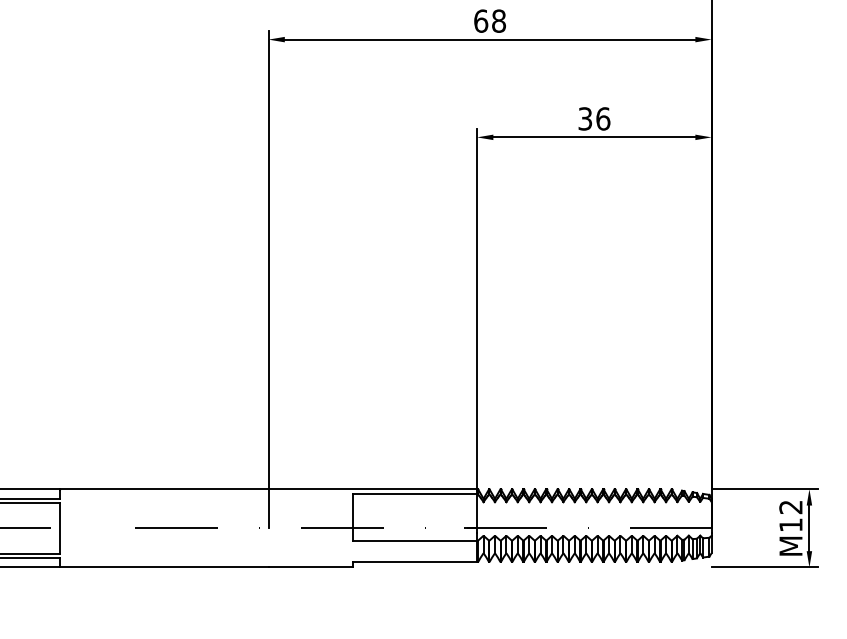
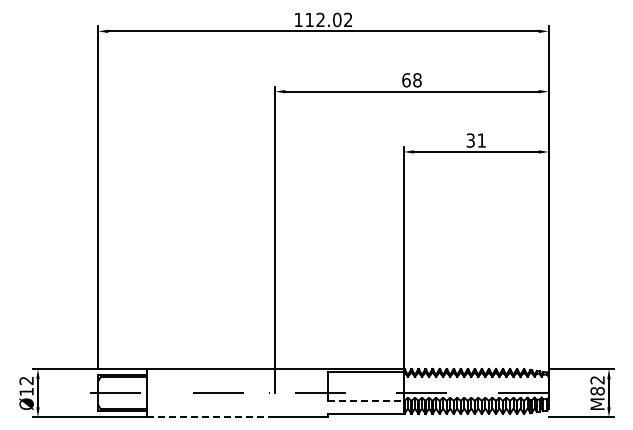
text: (602, 118) -> (481, 140), 36 -> 31
text: (790, 525) -> (597, 391), M12 -> M82
line: (416, 540) -> (366, 400), solid -> dashed
line: (165, 567) -> (211, 417), solid -> dashed

